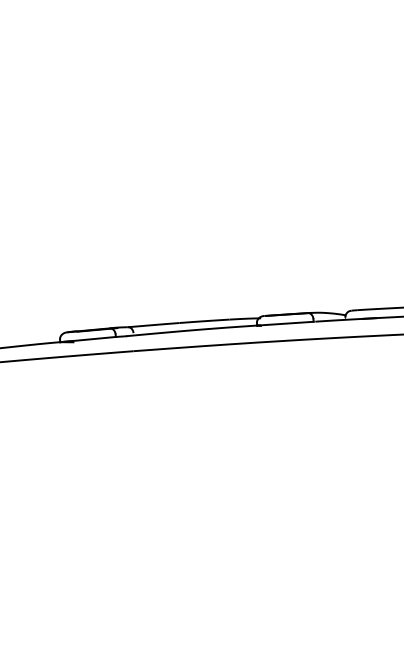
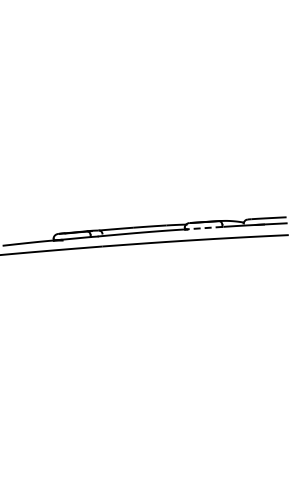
line: (284, 324) -> (203, 228), solid -> dashed

